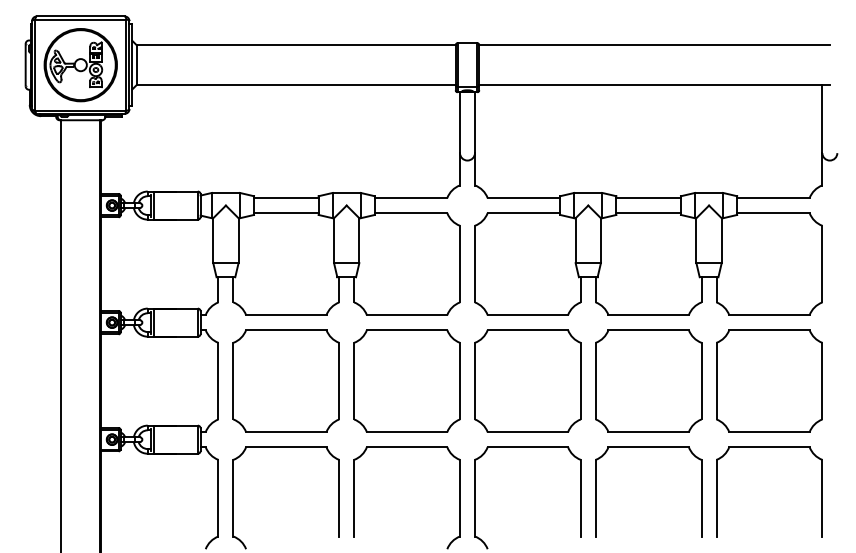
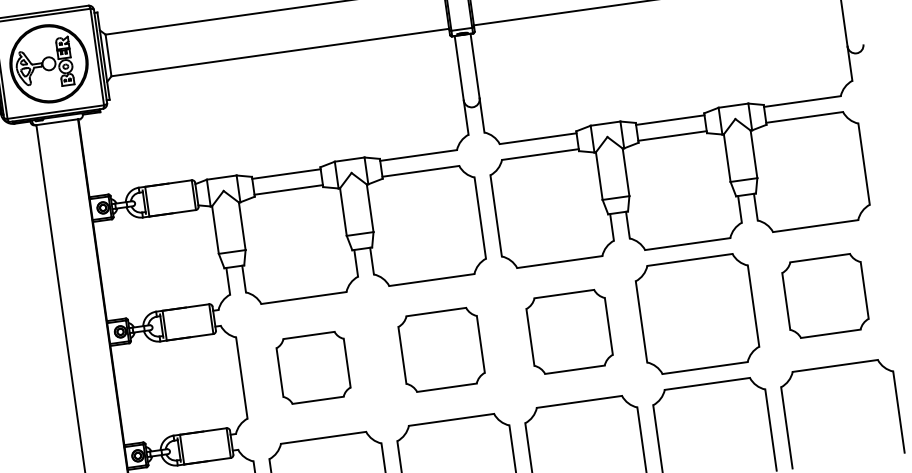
part: (285, 380) -> (312, 367), size x0.6
part: (406, 380) -> (440, 349), size x0.7
part: (527, 380) -> (569, 331), size x0.7
part: (769, 380) -> (825, 295), size x0.7

